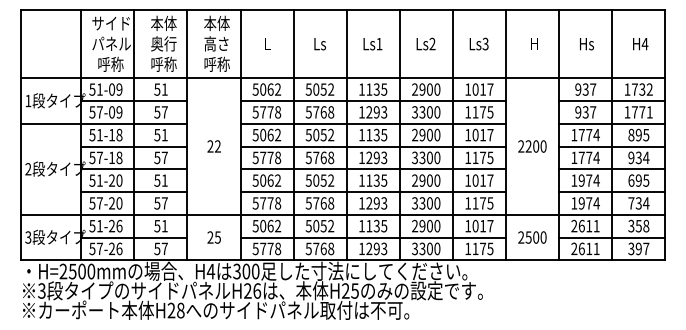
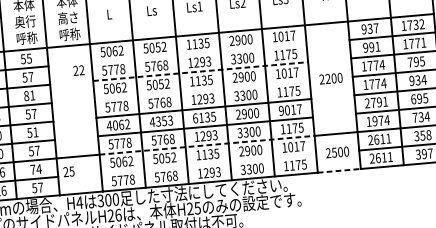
text: (164, 89) -> (29, 58), 51 -> 55
line: (373, 101) -> (199, 53), removed
text: (589, 112) -> (374, 47), 937 -> 991
line: (373, 123) -> (200, 71), solid -> dashed
text: (157, 134) -> (26, 95), 51 -> 81
text: (631, 134) -> (410, 61), 895 -> 795
text: (213, 146) -> (78, 70), moved
line: (373, 146) -> (202, 89), removed
text: (255, 180) -> (109, 125), 5062 -> 4062
text: (319, 180) -> (161, 121), 5052 -> 4353
text: (362, 180) -> (195, 118), 1135 -> 6135
text: (468, 180) -> (281, 110), 1017 -> 9017
text: (585, 180) -> (376, 102), 1974 -> 2791
line: (373, 214) -> (207, 145), solid -> dashed
text: (161, 226) -> (36, 169), 51 -> 74
text: (213, 237) -> (68, 171), moved
line: (373, 237) -> (208, 163), removed
line: (532, 260) -> (339, 171), solid -> dashed

